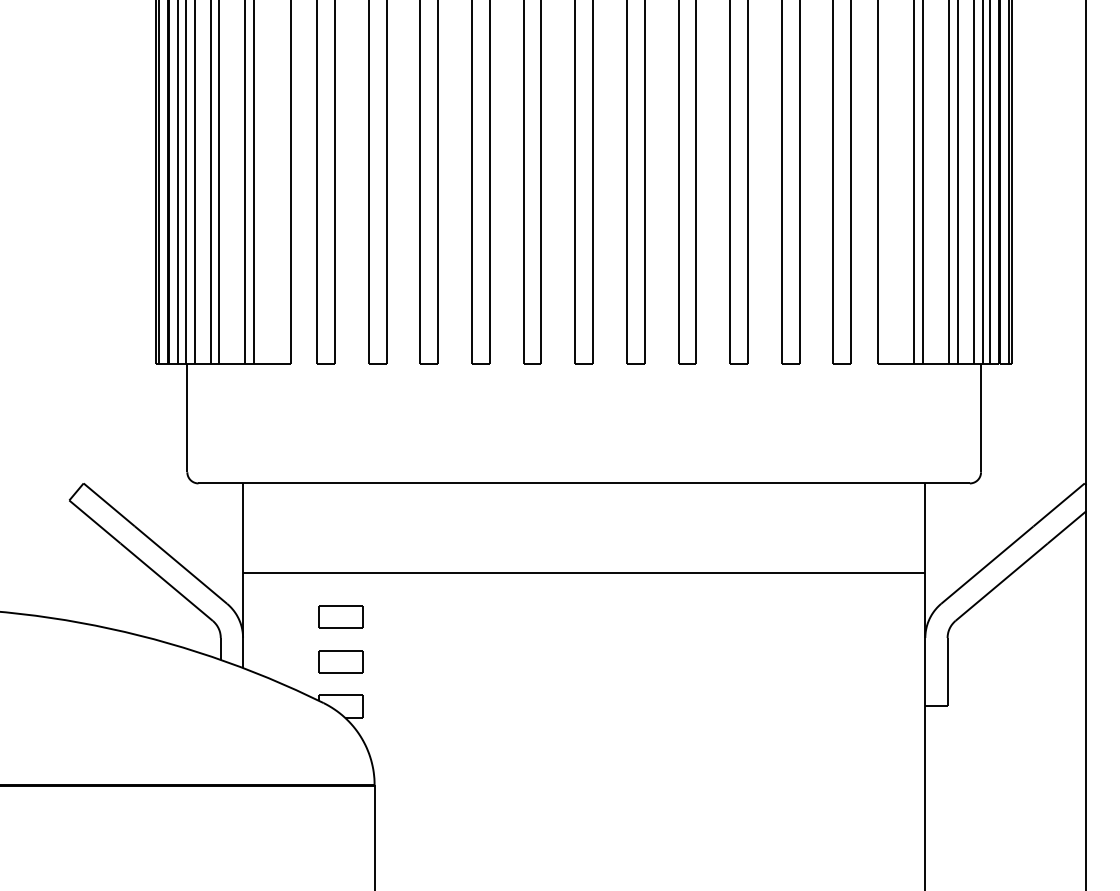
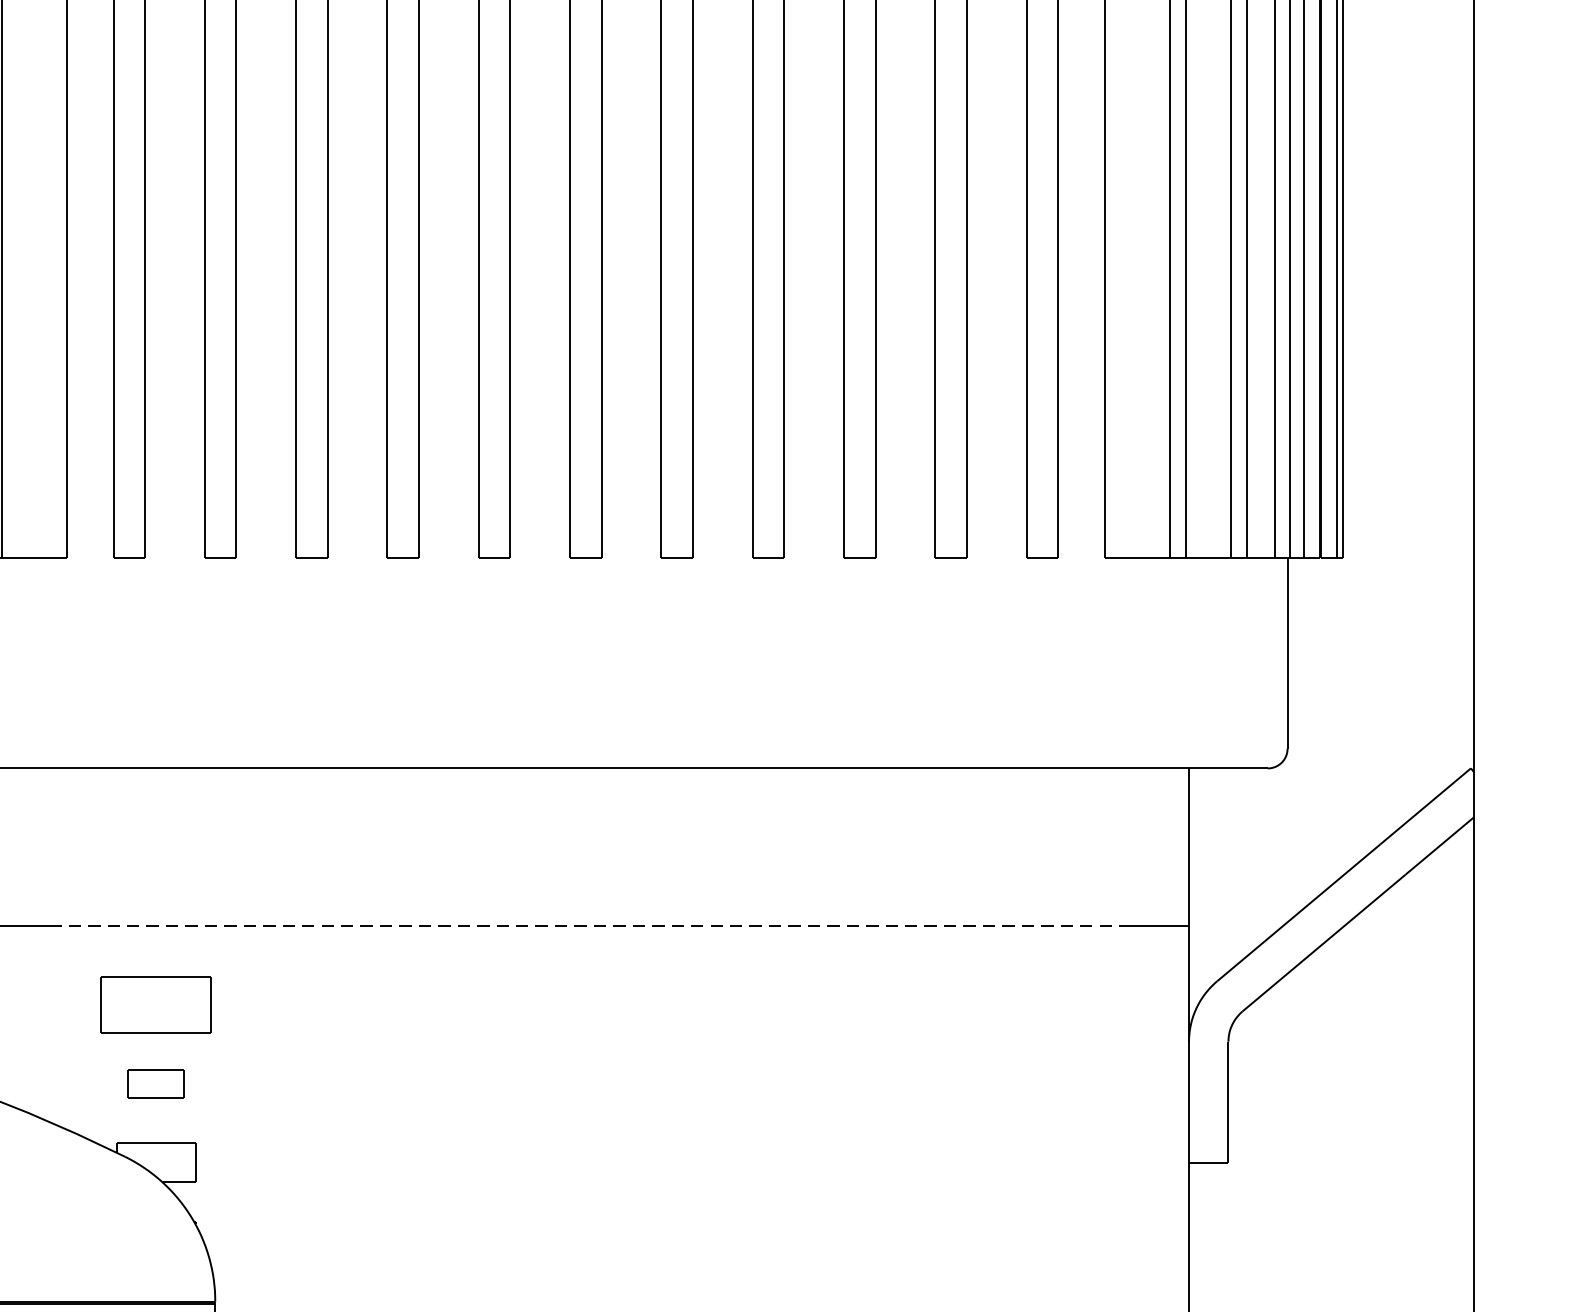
line: (584, 572) -> (586, 925), solid -> dashed
part: (340, 616) -> (154, 1003), size x1.4
part: (340, 661) -> (154, 1083), size x0.7

